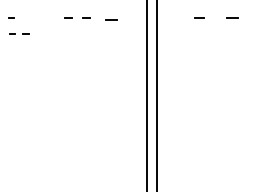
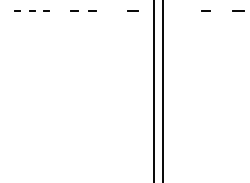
line: (111, 19) -> (132, 10), moved
line: (22, 33) -> (42, 10), moved

